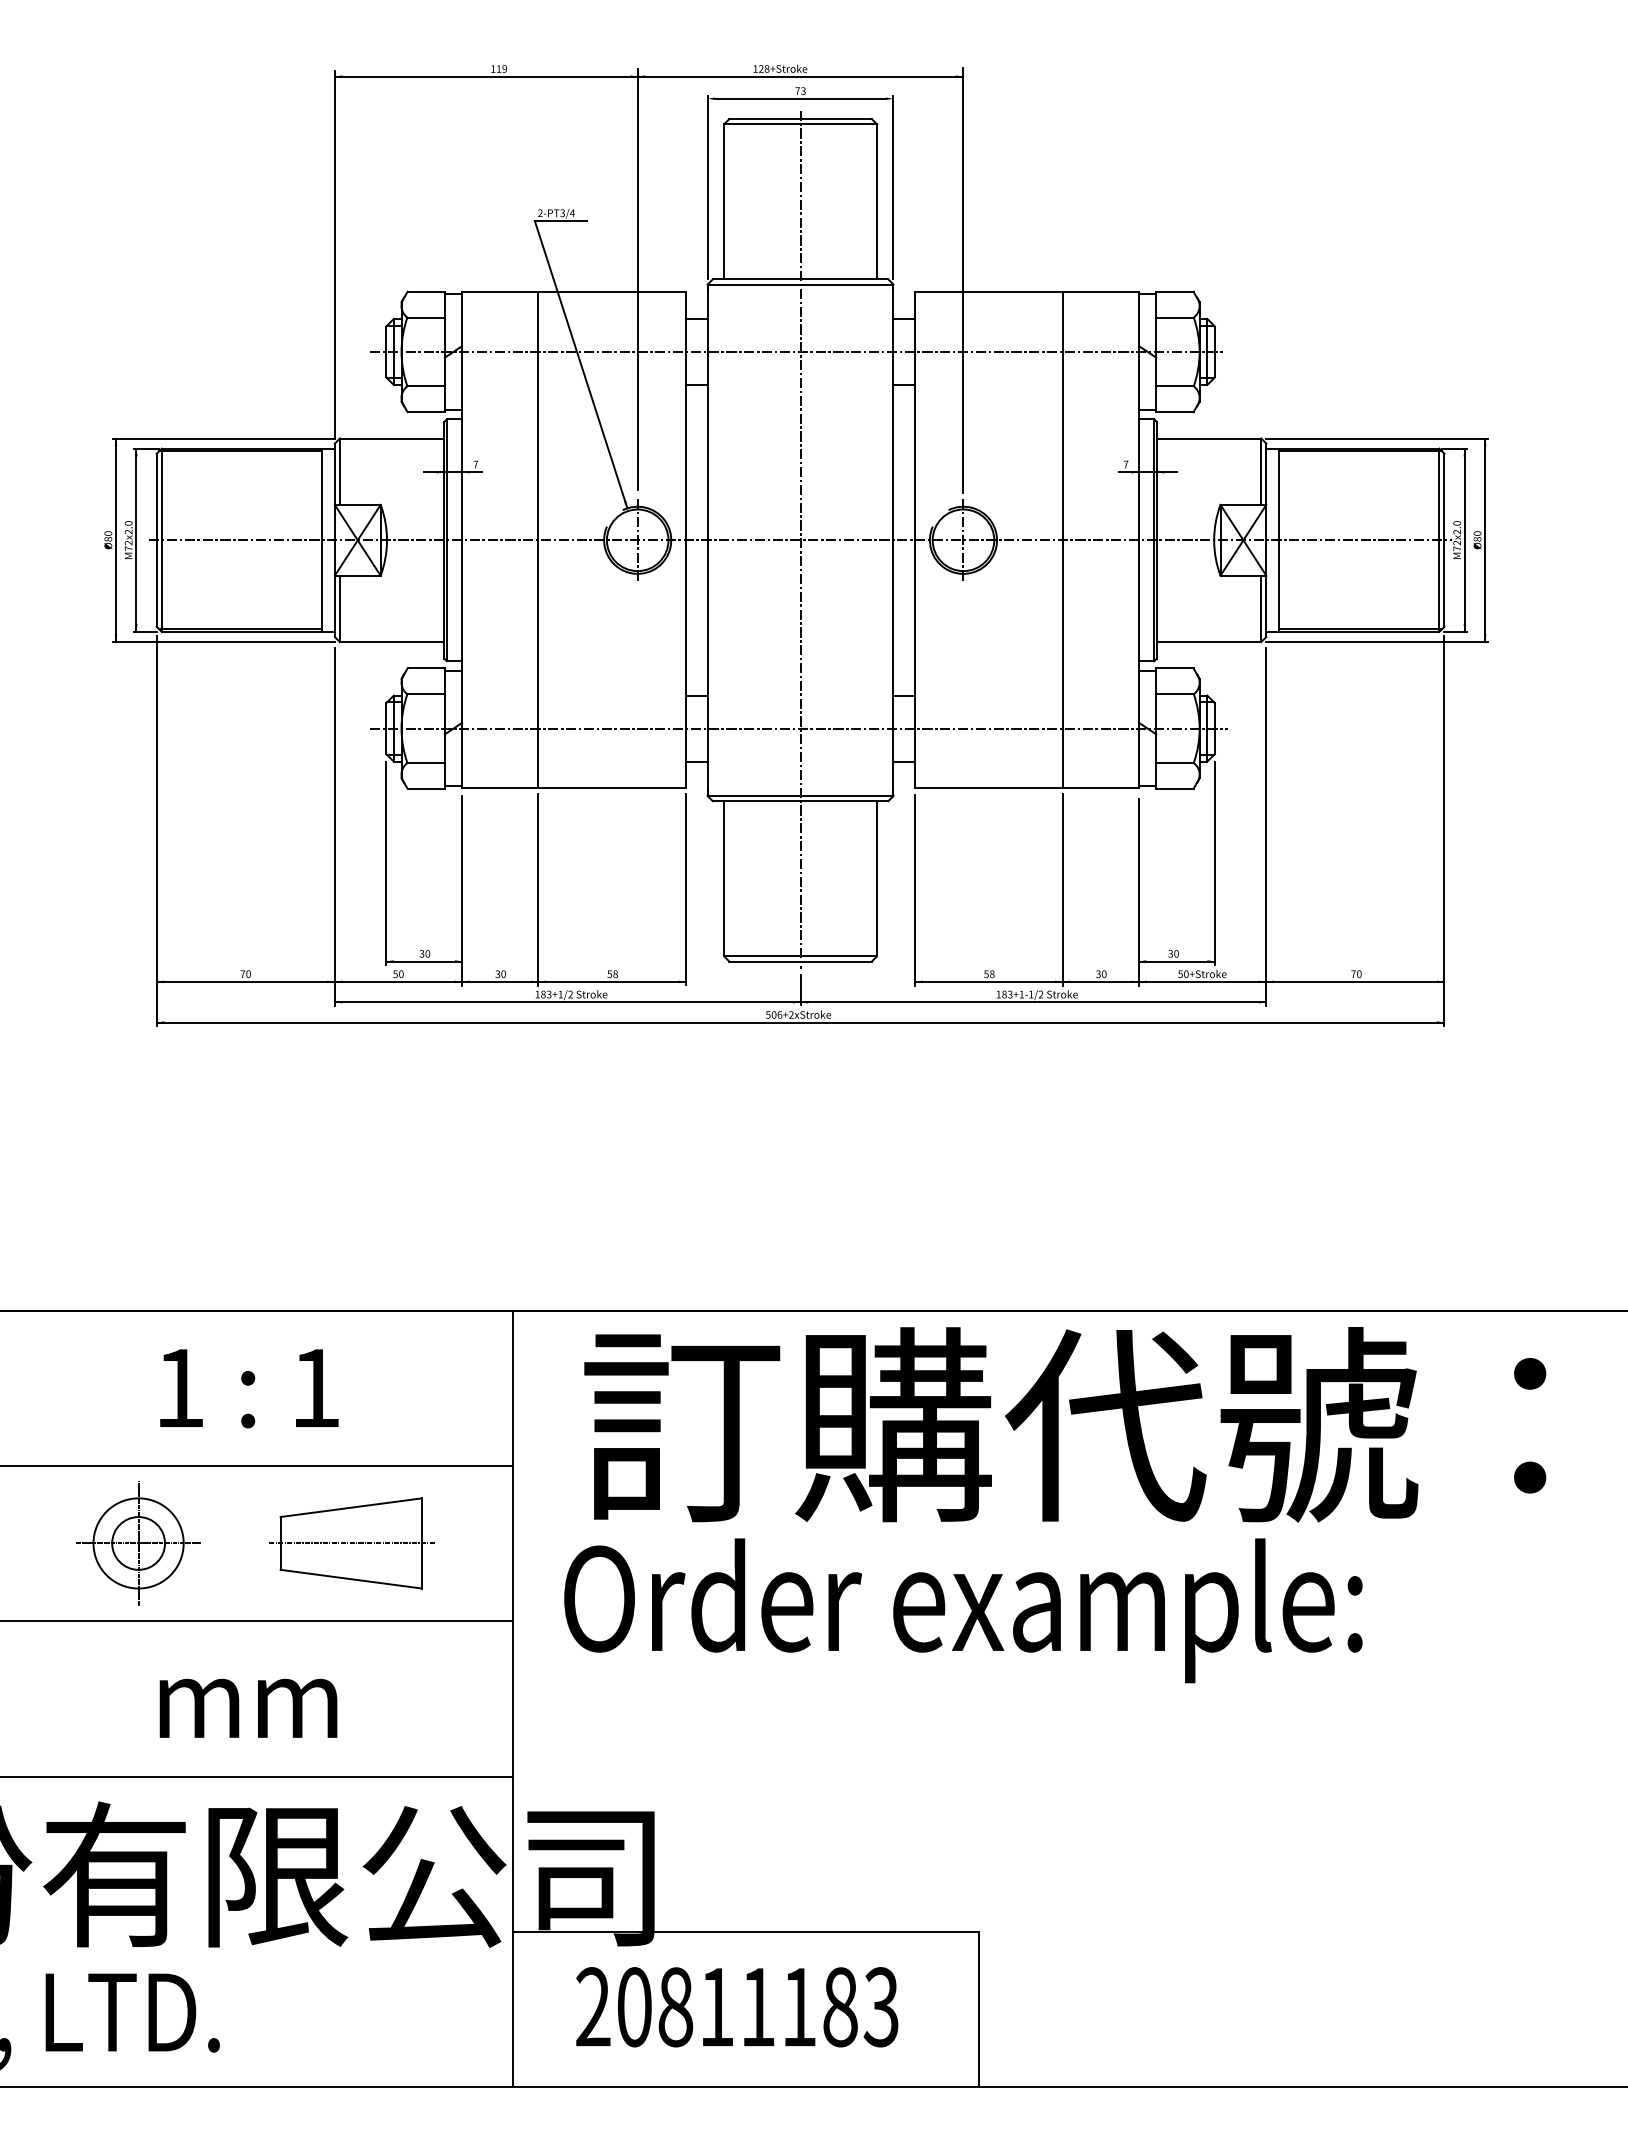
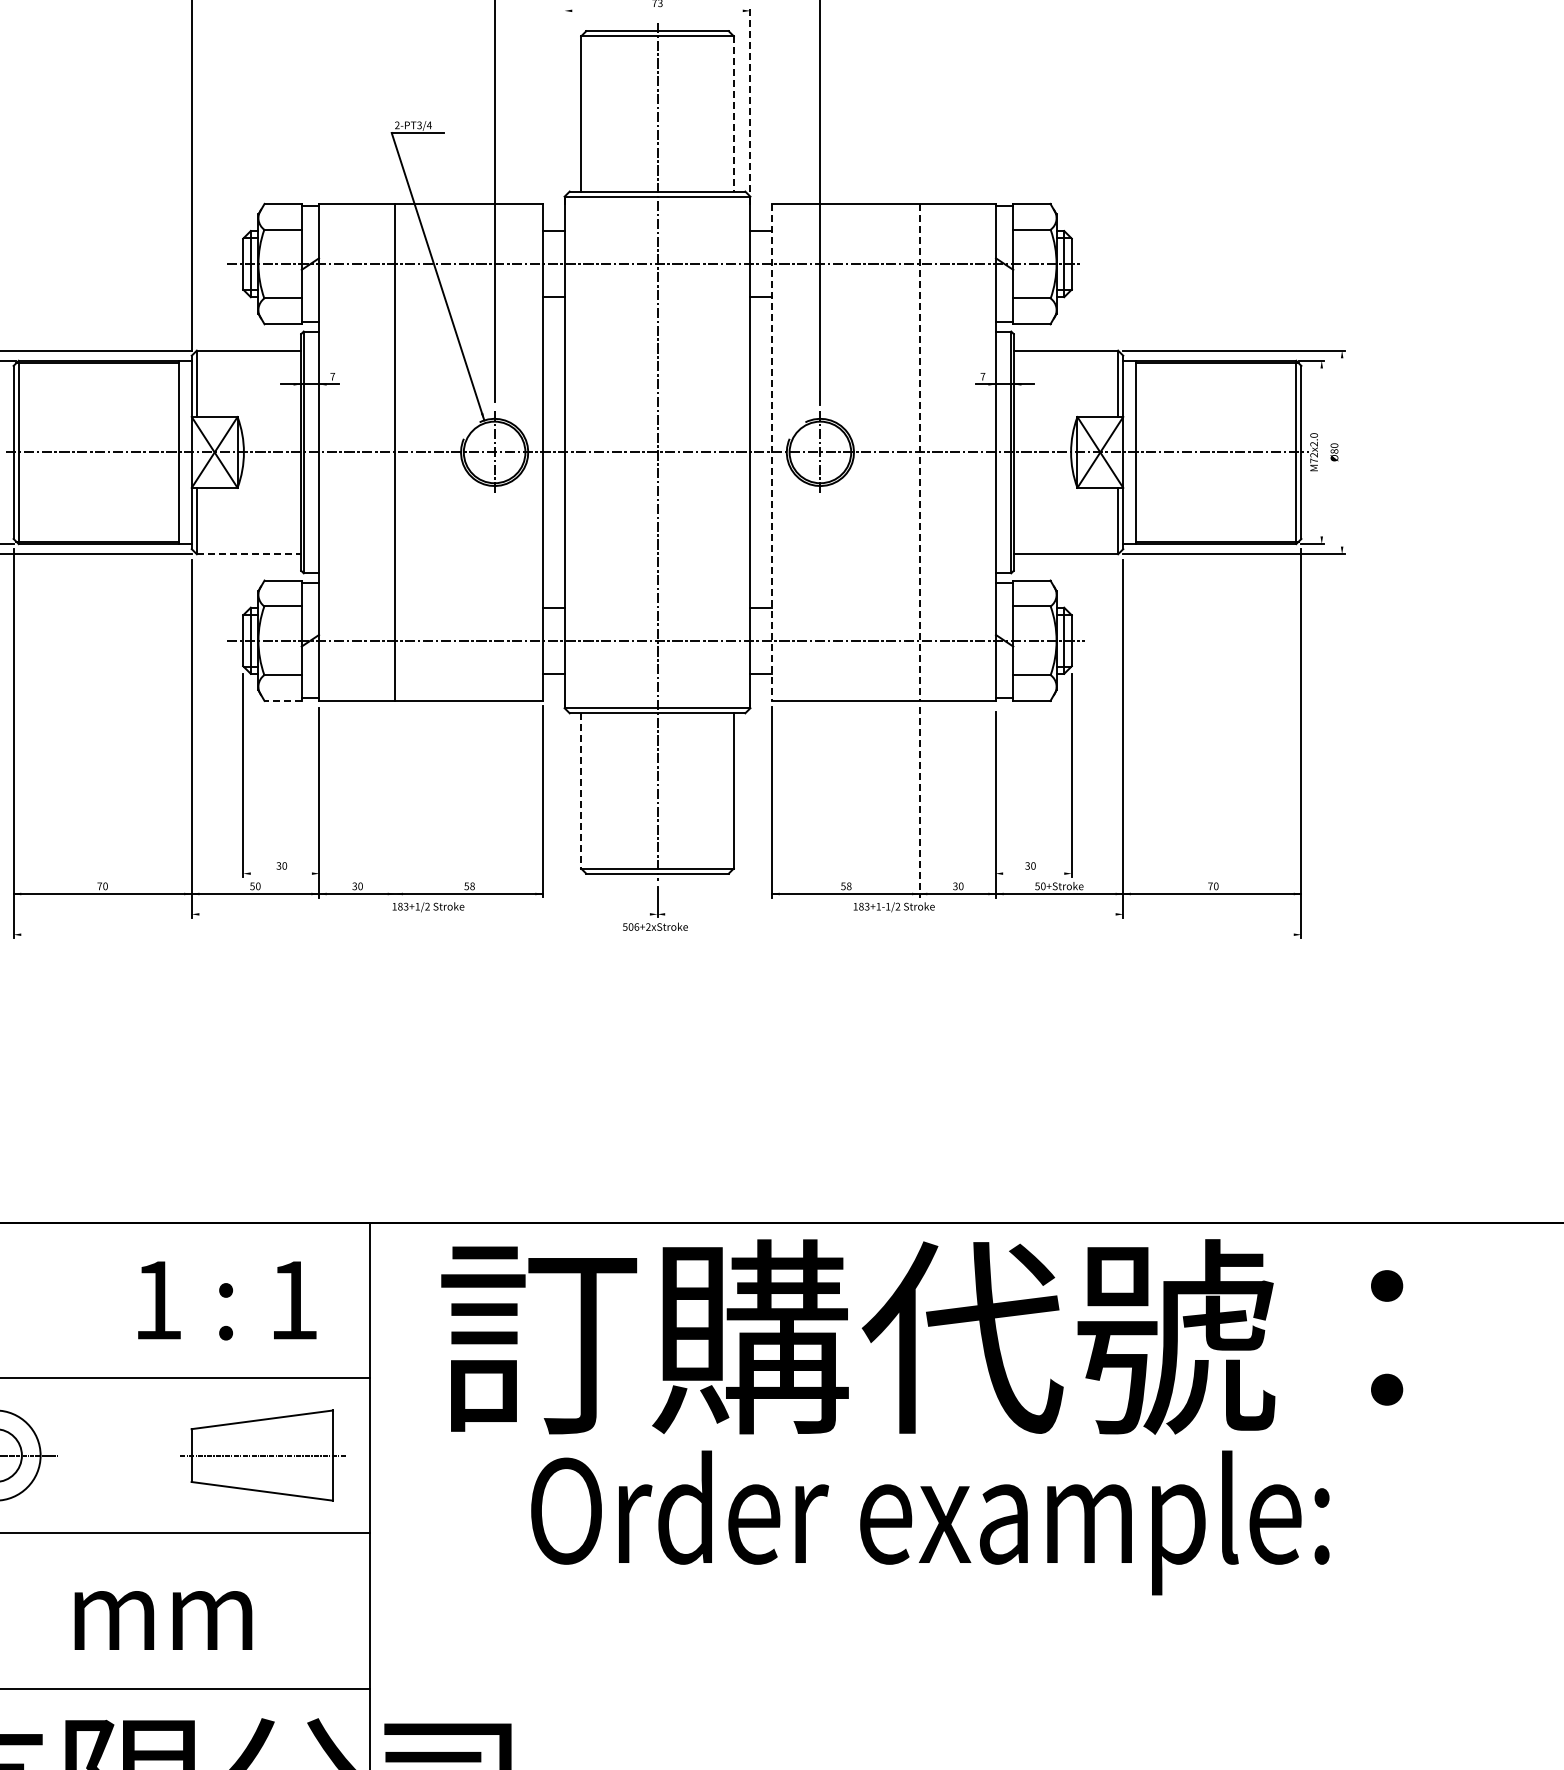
line: (800, 98) -> (657, 10), removed
line: (707, 187) -> (564, 99), removed
line: (893, 187) -> (750, 99), solid -> dashed
line: (876, 201) -> (733, 113), solid -> dashed
line: (1464, 539) -> (1321, 451), removed
line: (915, 540) -> (772, 452), solid -> dashed
line: (1062, 540) -> (919, 452), solid -> dashed
line: (1485, 540) -> (1342, 452), removed
line: (392, 642) -> (249, 554), solid -> dashed
line: (426, 788) -> (283, 700), solid -> dashed
line: (724, 878) -> (581, 790), solid -> dashed
line: (538, 890) -> (395, 802), removed
line: (1062, 890) -> (919, 802), solid -> dashed
line: (424, 961) -> (281, 873), removed
line: (1176, 961) -> (1033, 873), removed
line: (800, 1002) -> (657, 914), removed
line: (800, 1022) -> (657, 934), removed
text: (249, 1388) -> (227, 1300), moved
part: (351, 1543) -> (262, 1455), moved
text: (963, 1610) -> (930, 1522), moved
text: (248, 1707) -> (163, 1619), moved

